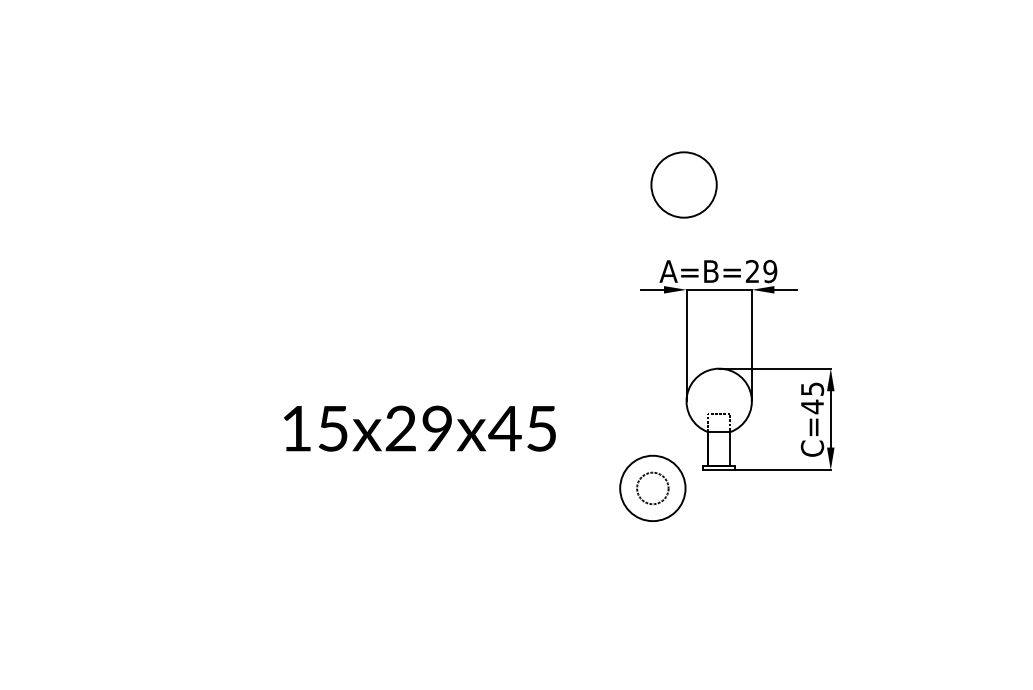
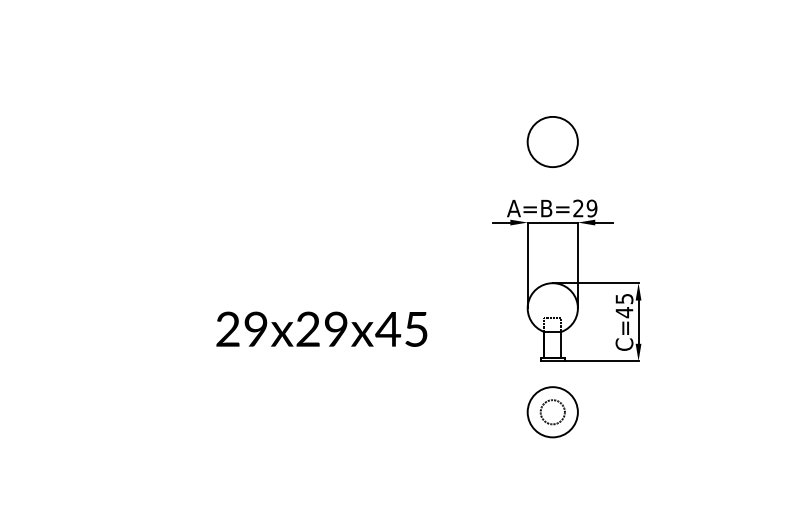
part: (683, 184) -> (552, 141), moved
text: (314, 427) -> (241, 328), 15x29x45 -> 29x29x45
part: (652, 488) -> (552, 412), moved

